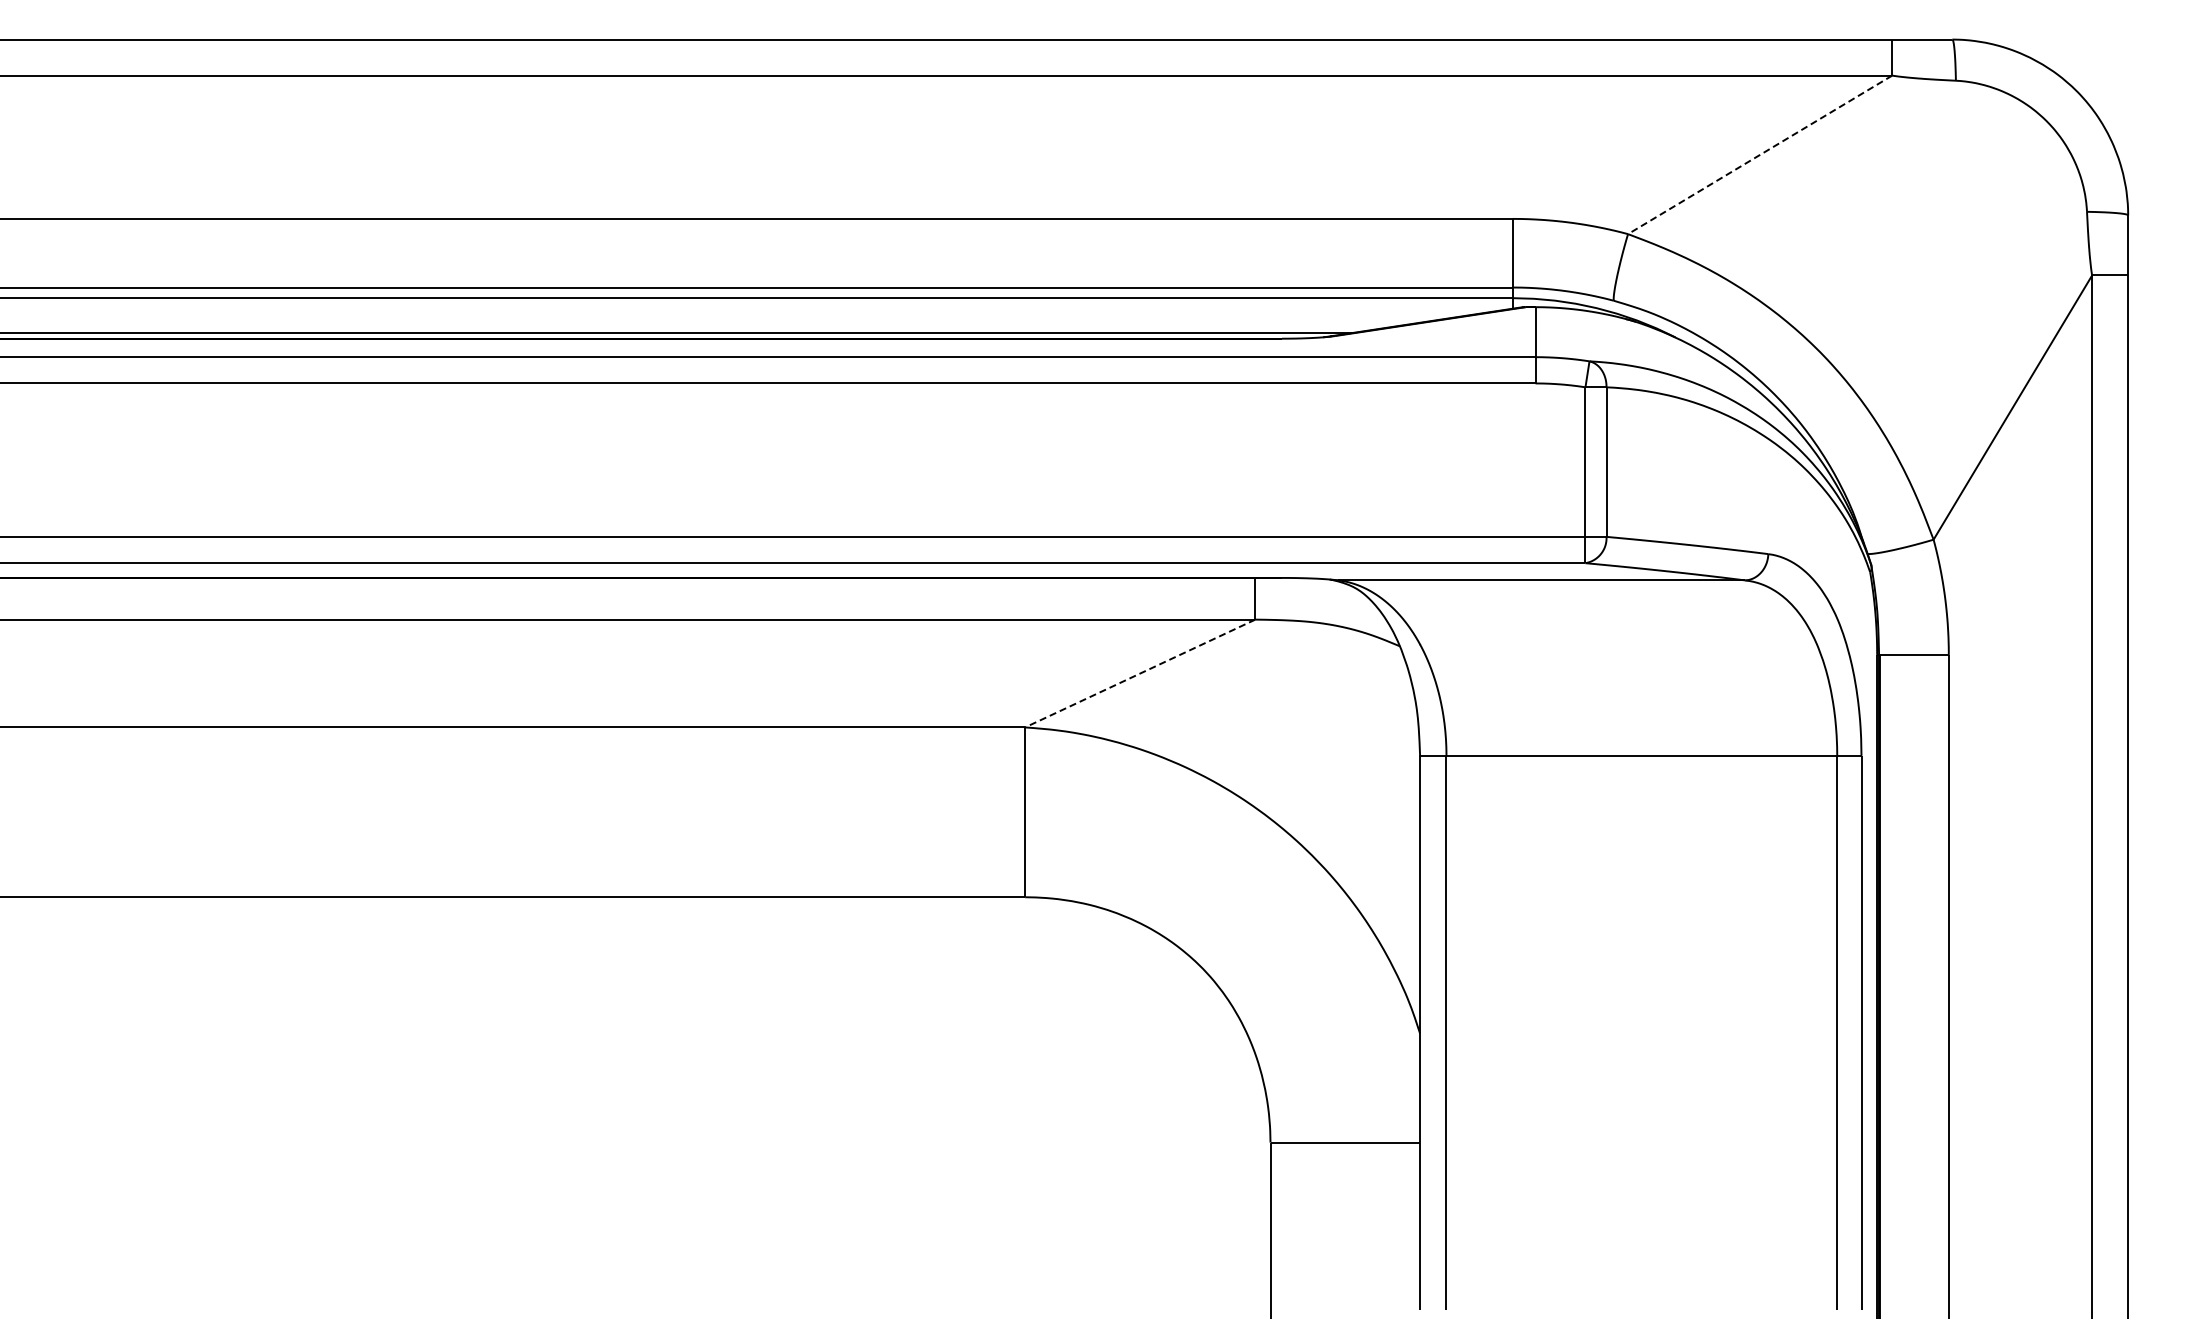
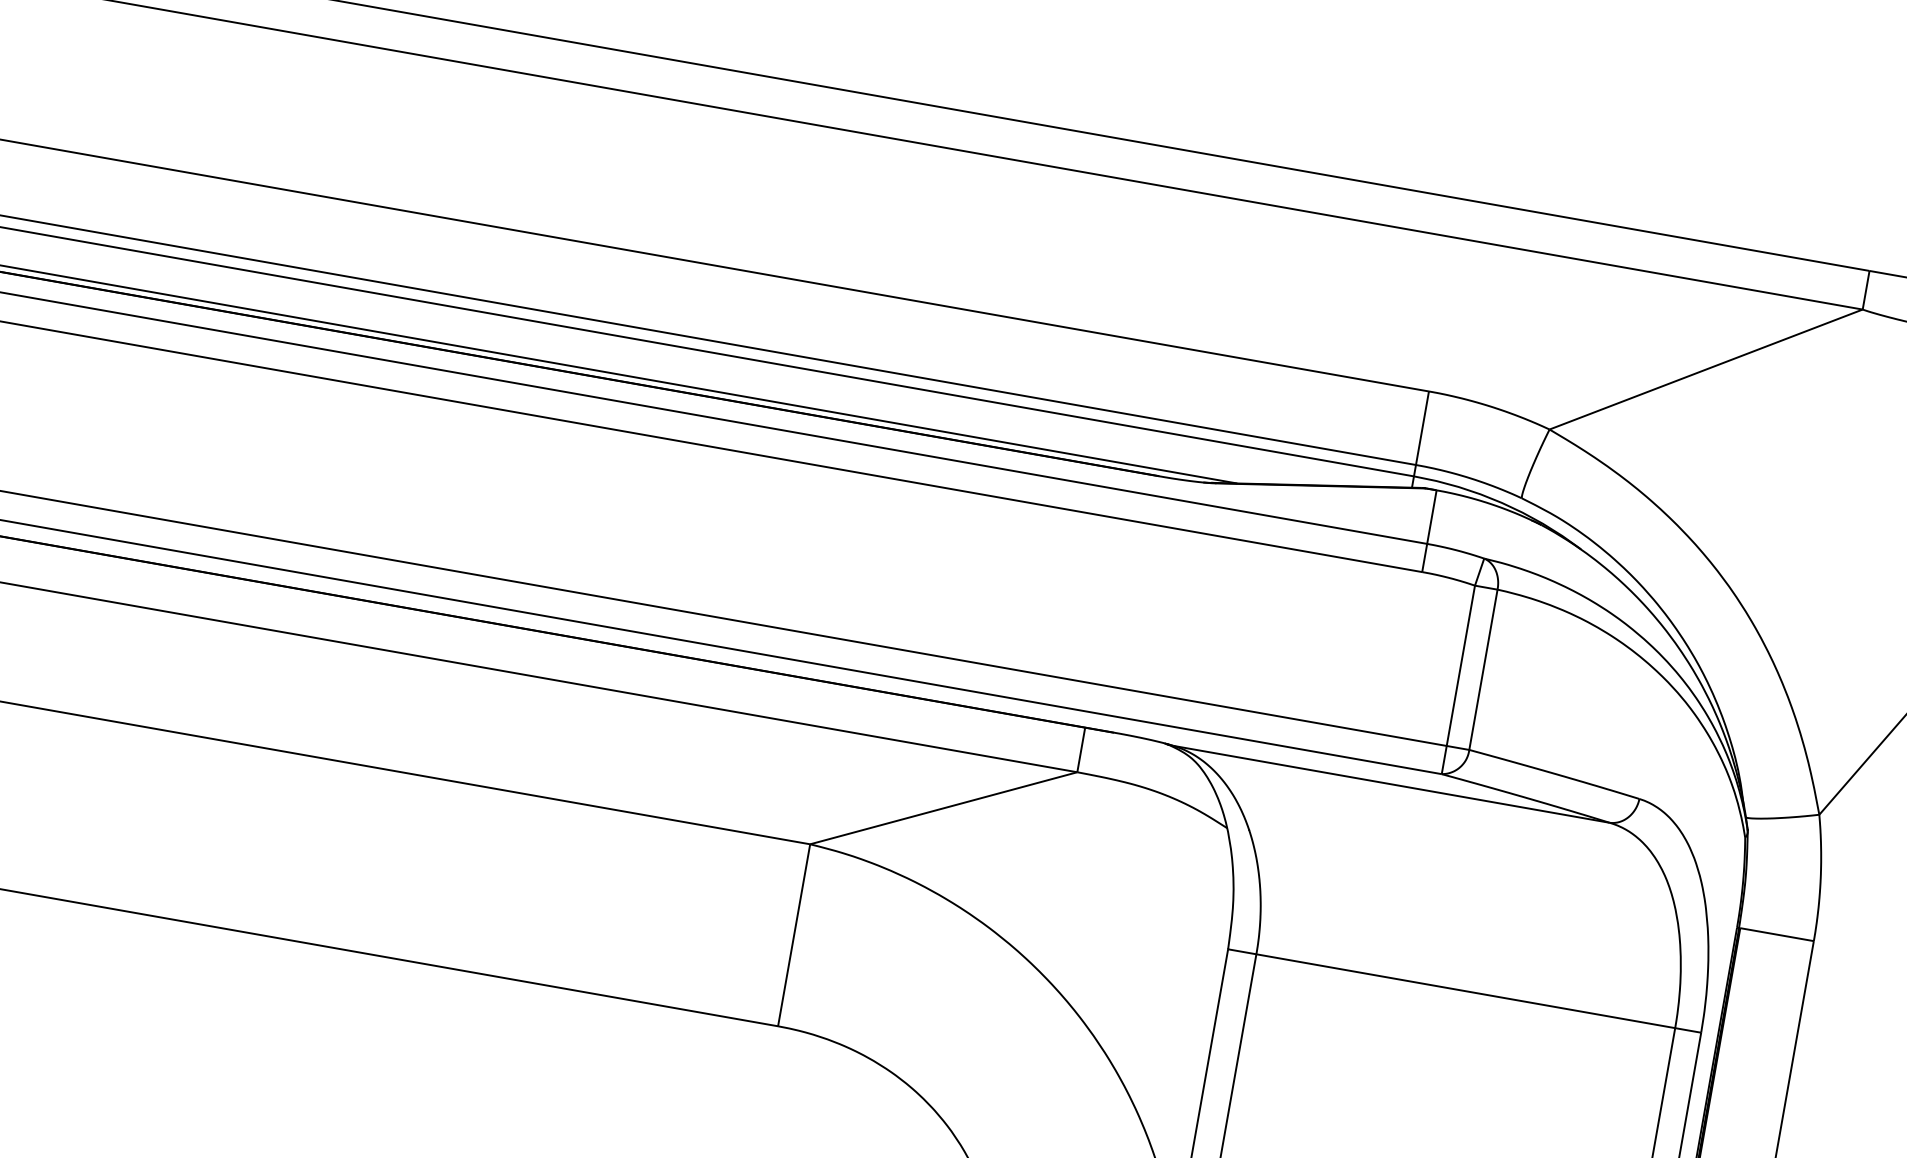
line: (1759, 155) -> (1705, 370), dashed -> solid
line: (1139, 673) -> (942, 808), dashed -> solid

